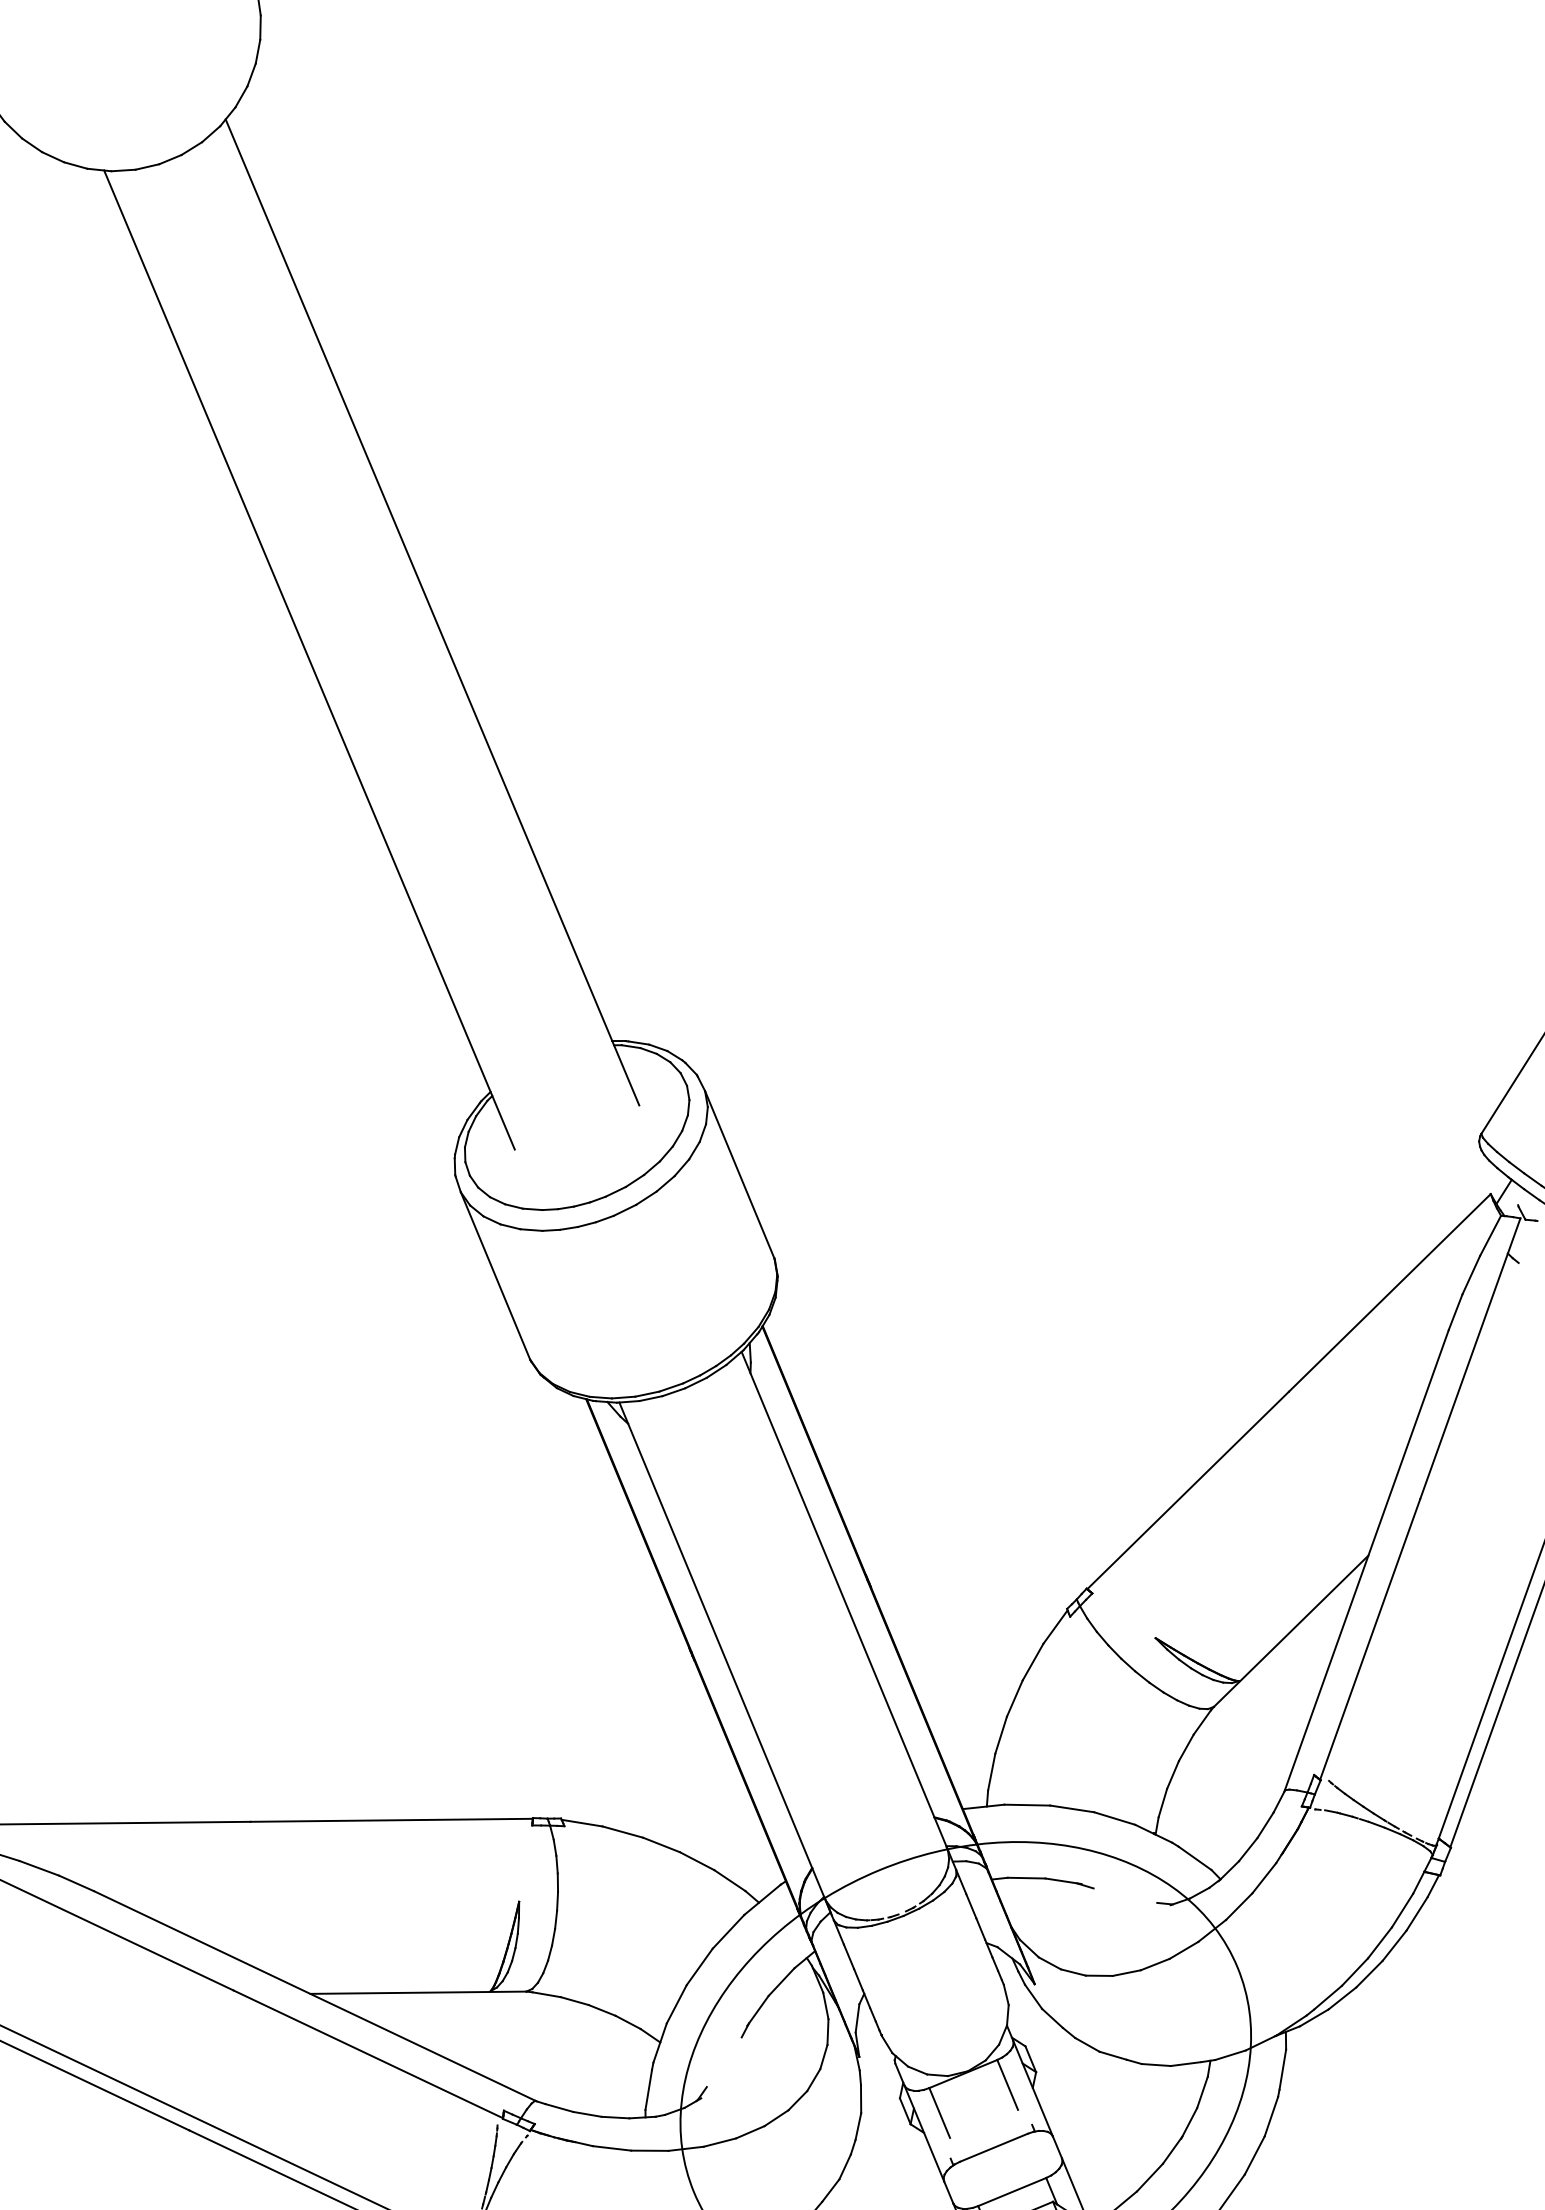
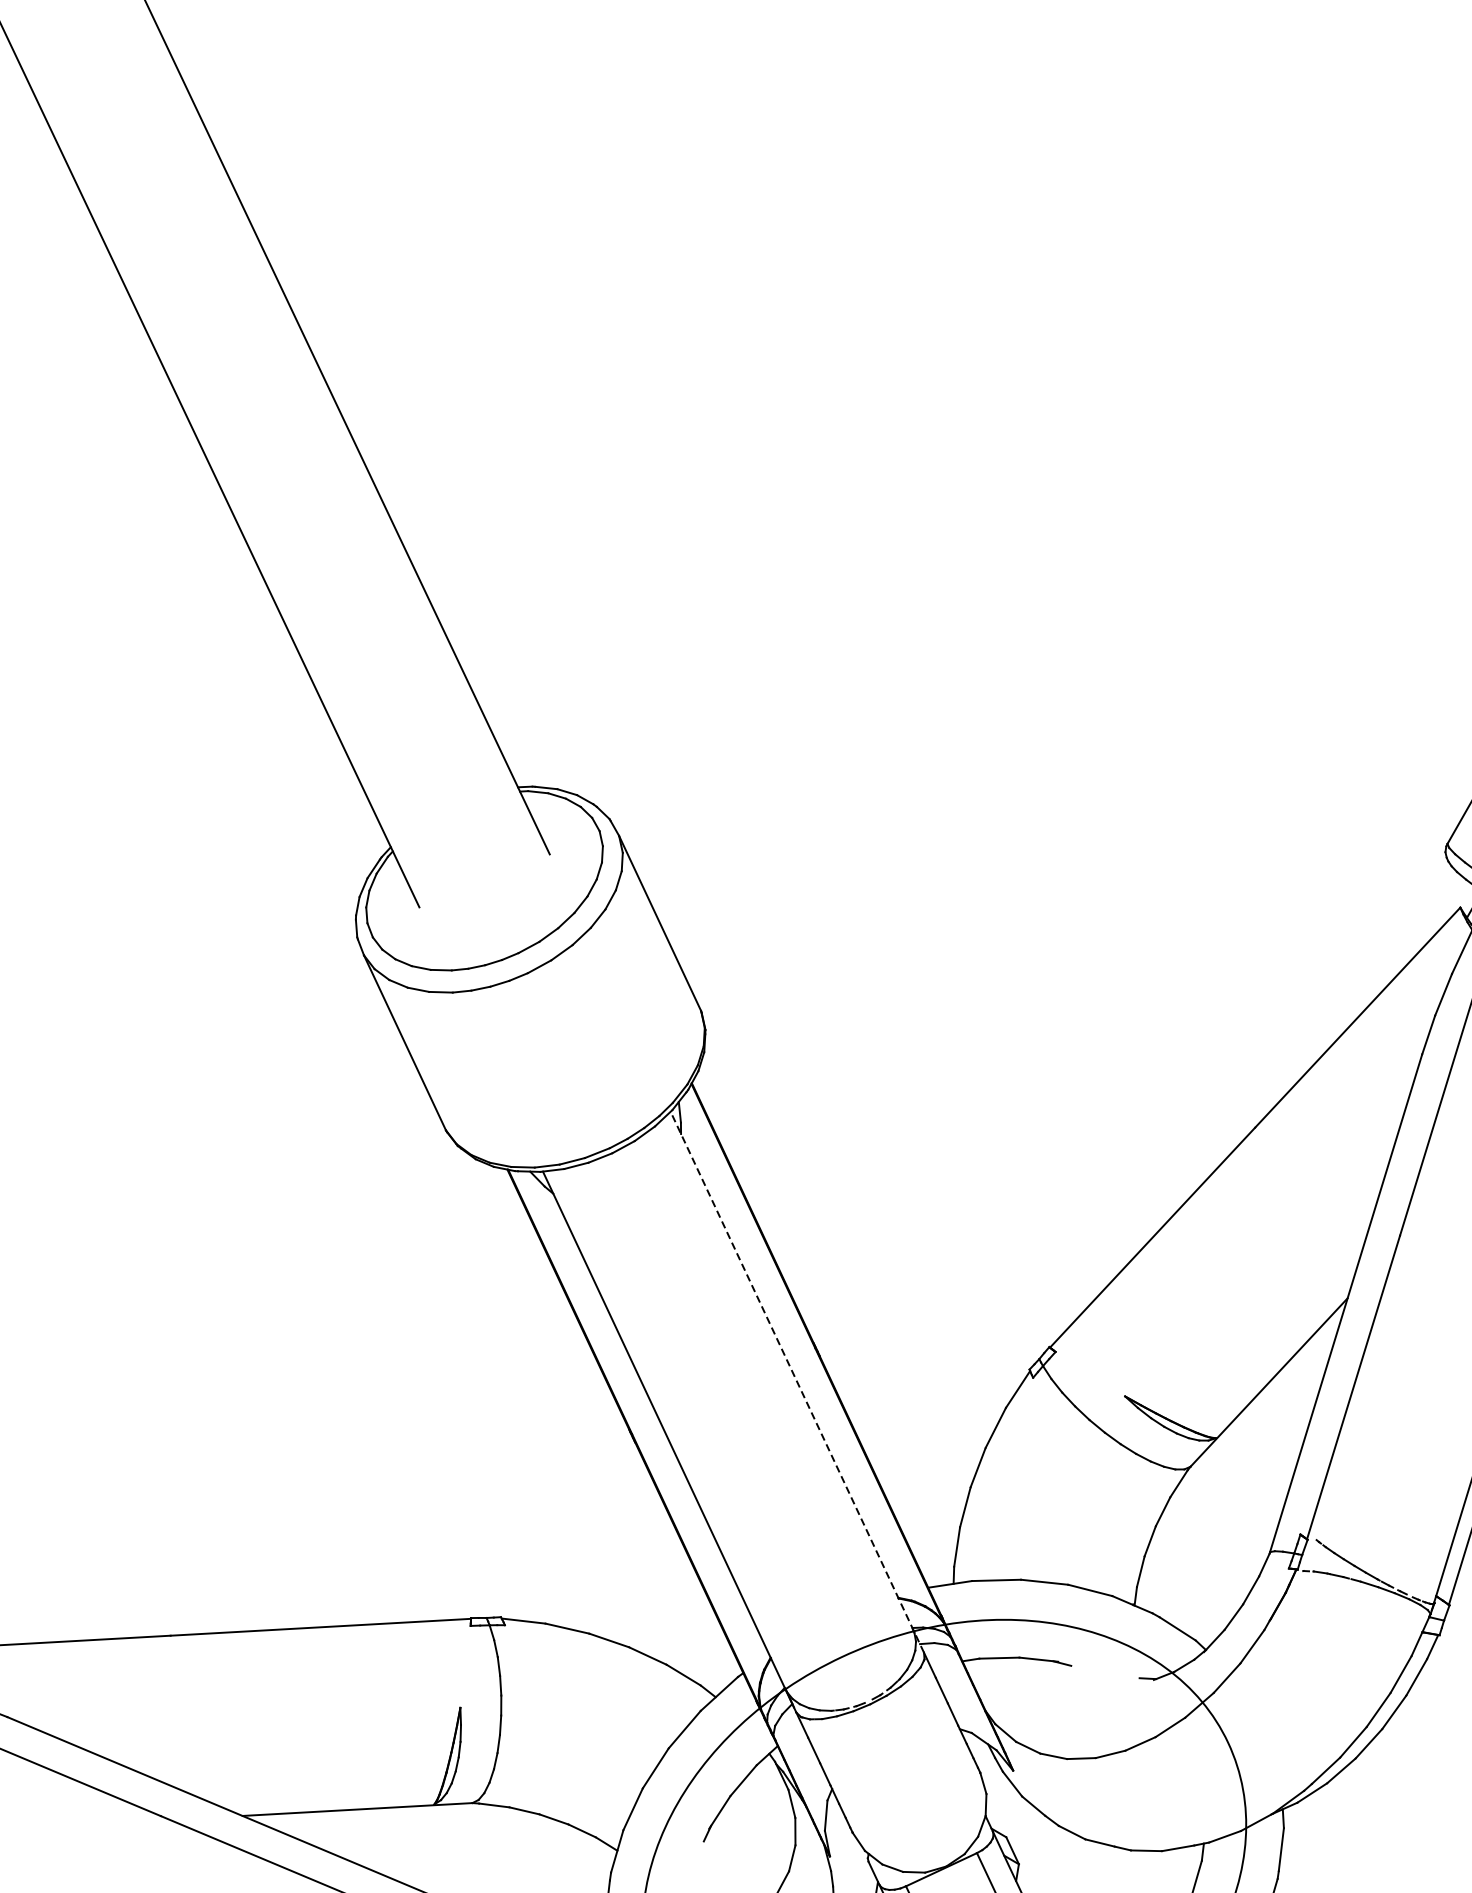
line: (848, 1610) -> (796, 1381), solid -> dashed

